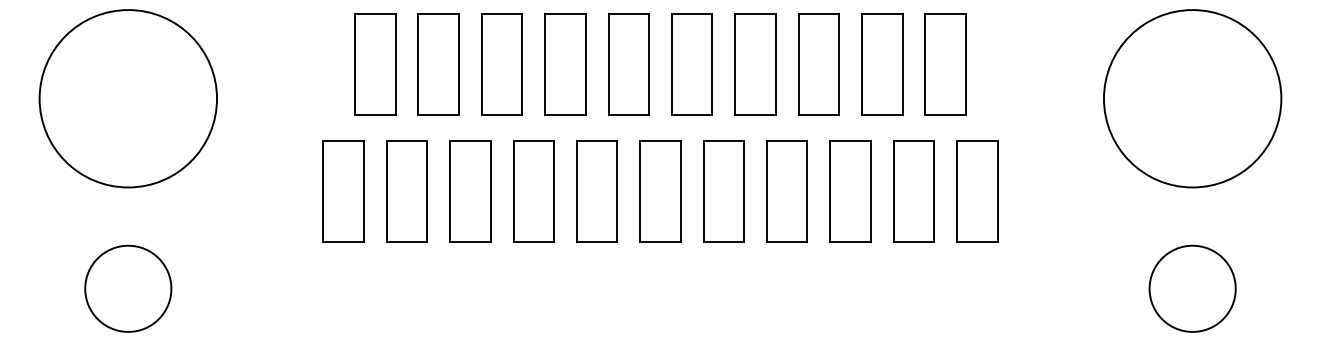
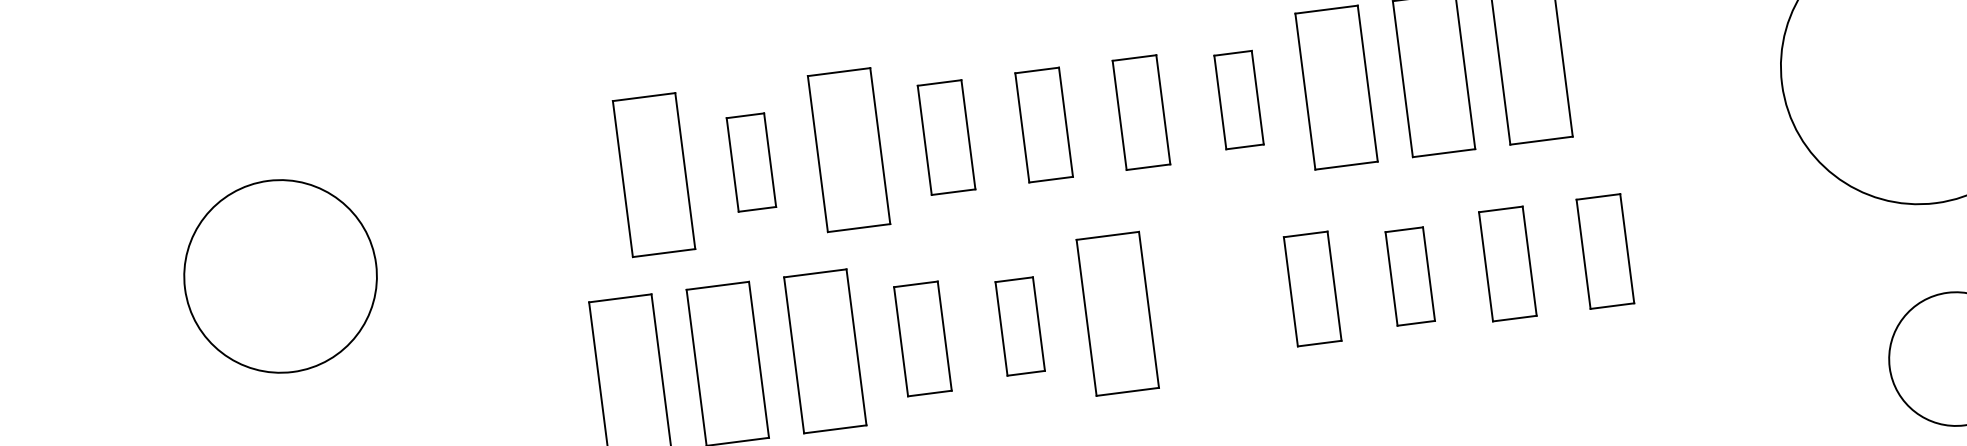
part: (438, 64) -> (751, 162), size x0.6
part: (565, 64) -> (946, 137), size x0.7
part: (628, 64) -> (1043, 125), size x0.7
part: (691, 64) -> (1140, 112), size x0.7
part: (755, 64) -> (1239, 100), size x0.6
circle: (128, 98) -> (280, 275), size x0.7
part: (533, 191) -> (922, 339), size x0.7
part: (596, 191) -> (1019, 326), size x0.6
part: (723, 191) -> (1214, 301), removed
part: (786, 191) -> (1311, 289), size x0.7
part: (850, 191) -> (1410, 276), size x0.6
part: (913, 191) -> (1507, 264), size x0.7
part: (977, 191) -> (1605, 251), size x0.7

